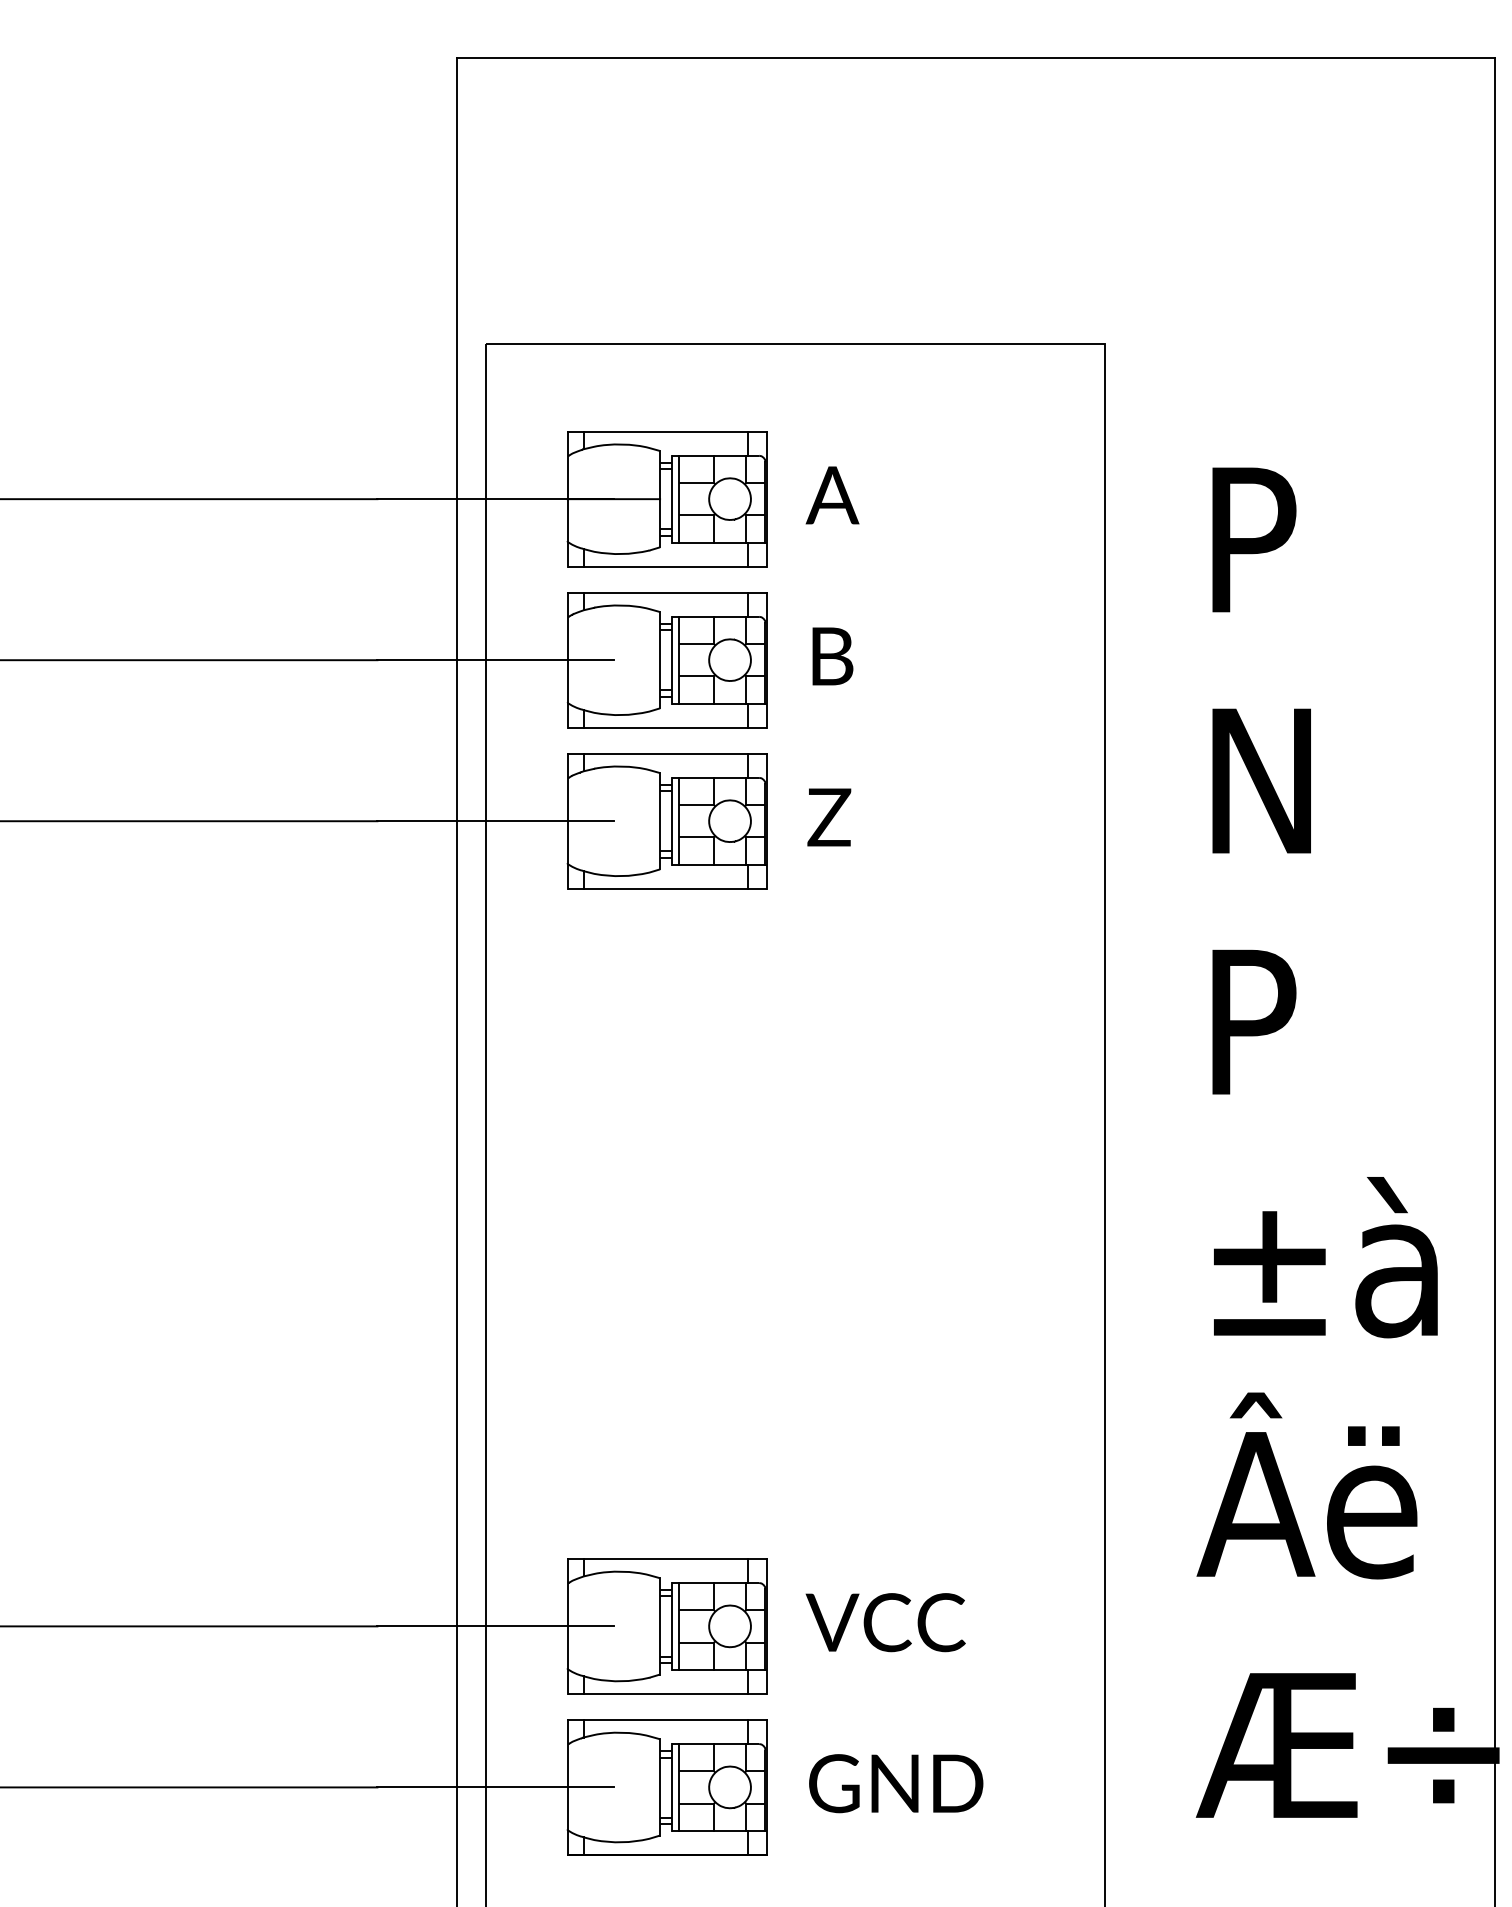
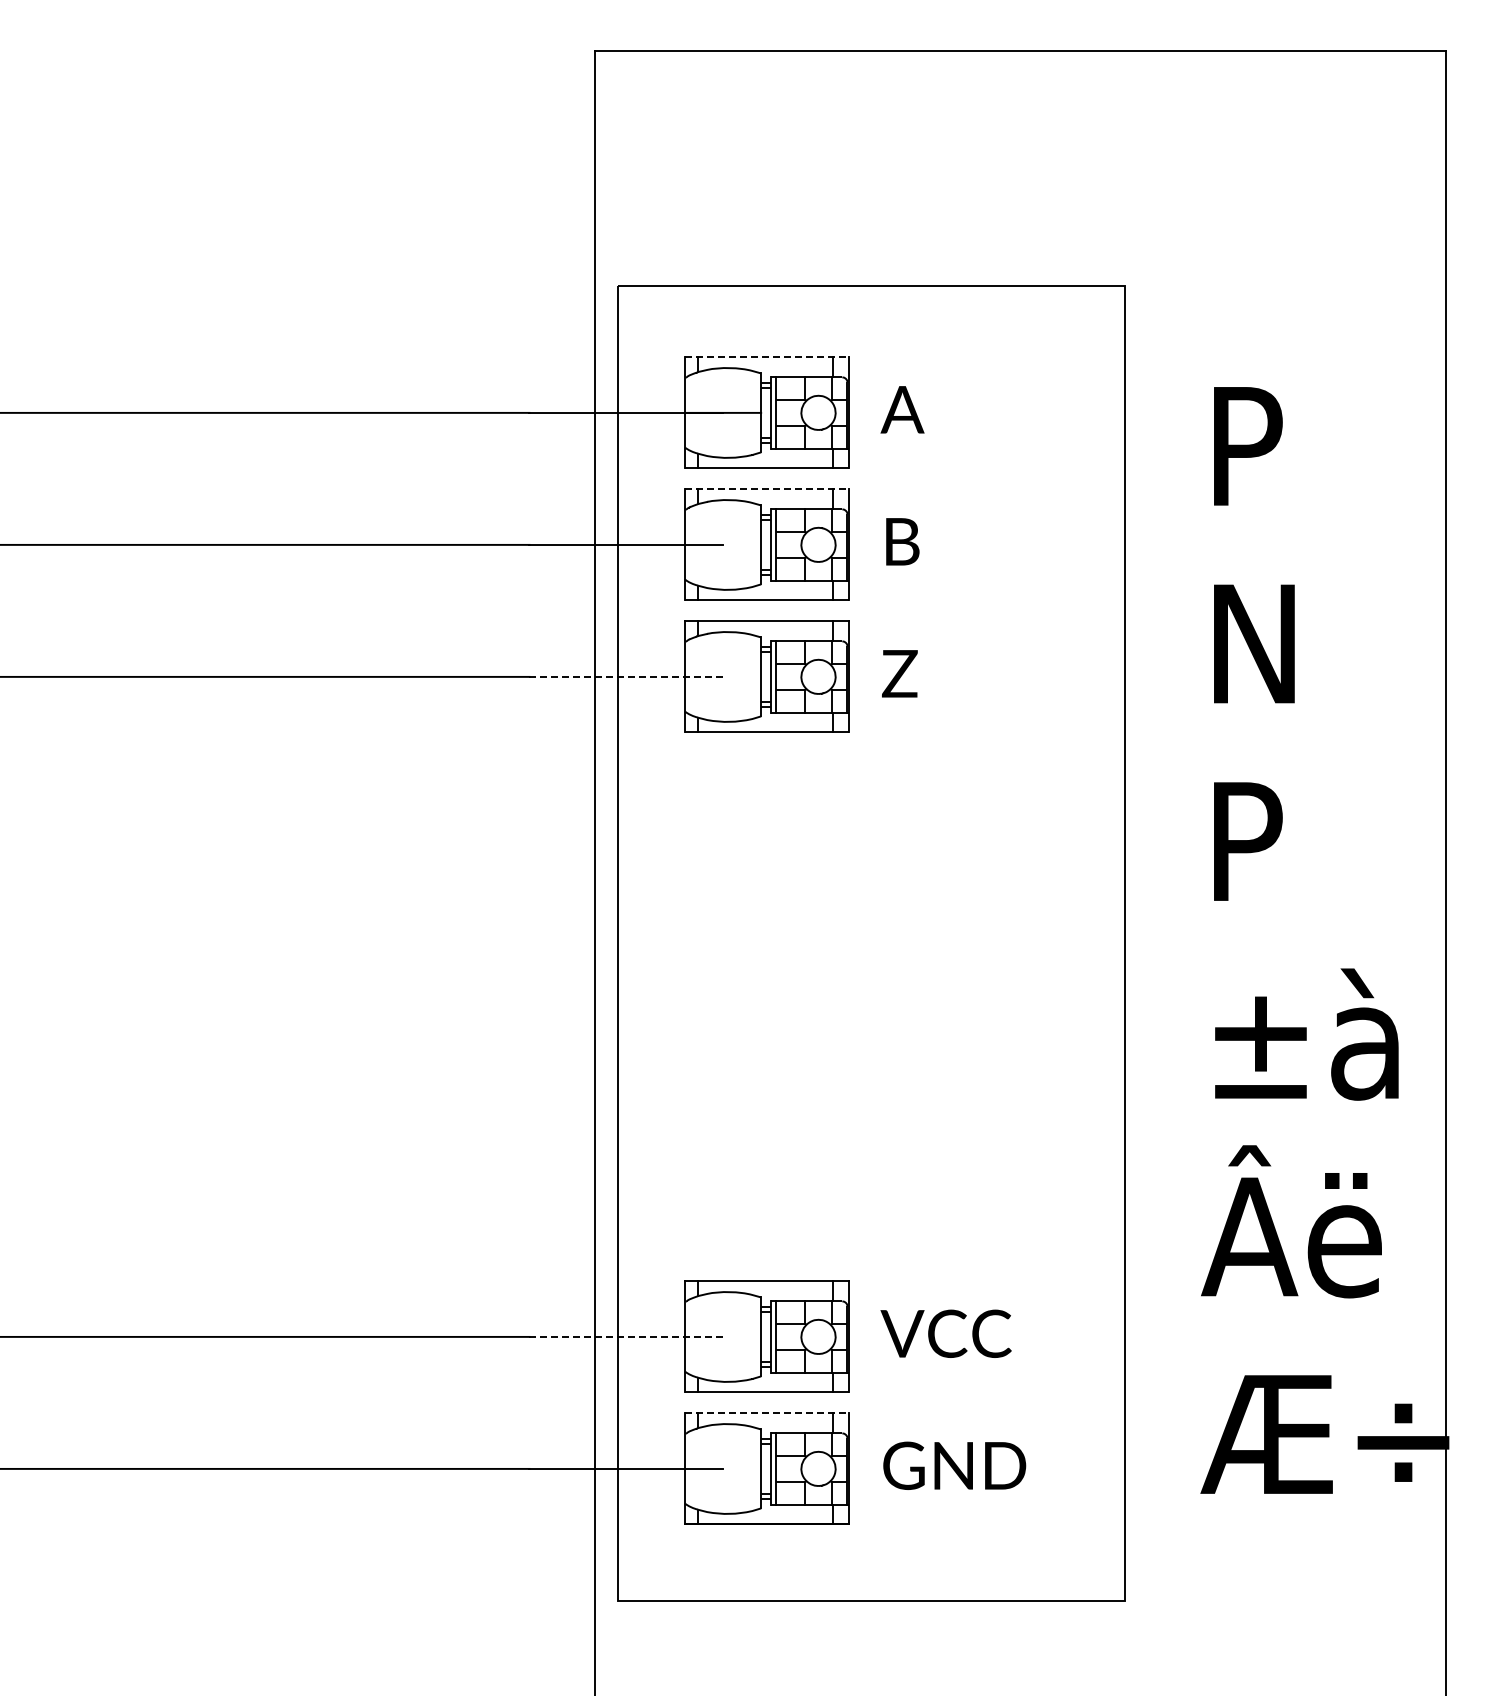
line: (667, 431) -> (767, 357), solid -> dashed
line: (667, 592) -> (767, 489), solid -> dashed
line: (495, 820) -> (626, 676), solid -> dashed
line: (495, 1625) -> (626, 1336), solid -> dashed
line: (667, 1719) -> (767, 1413), solid -> dashed

